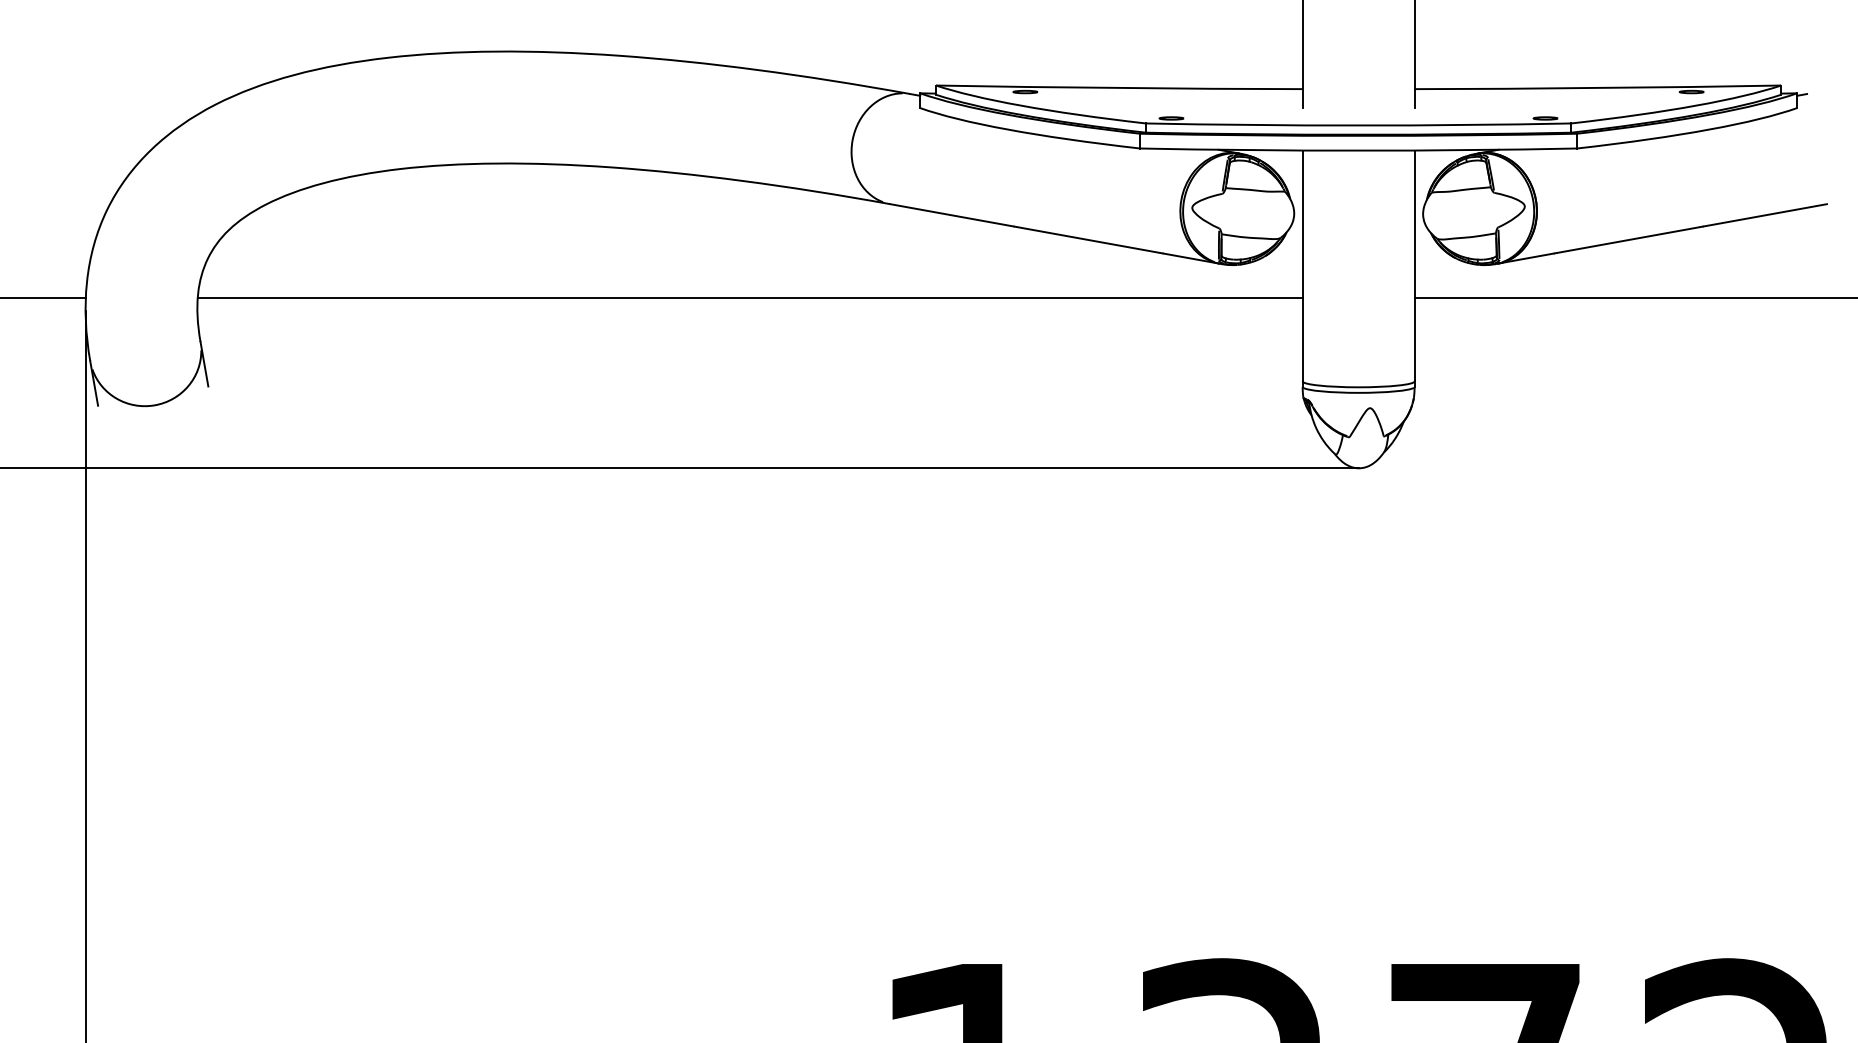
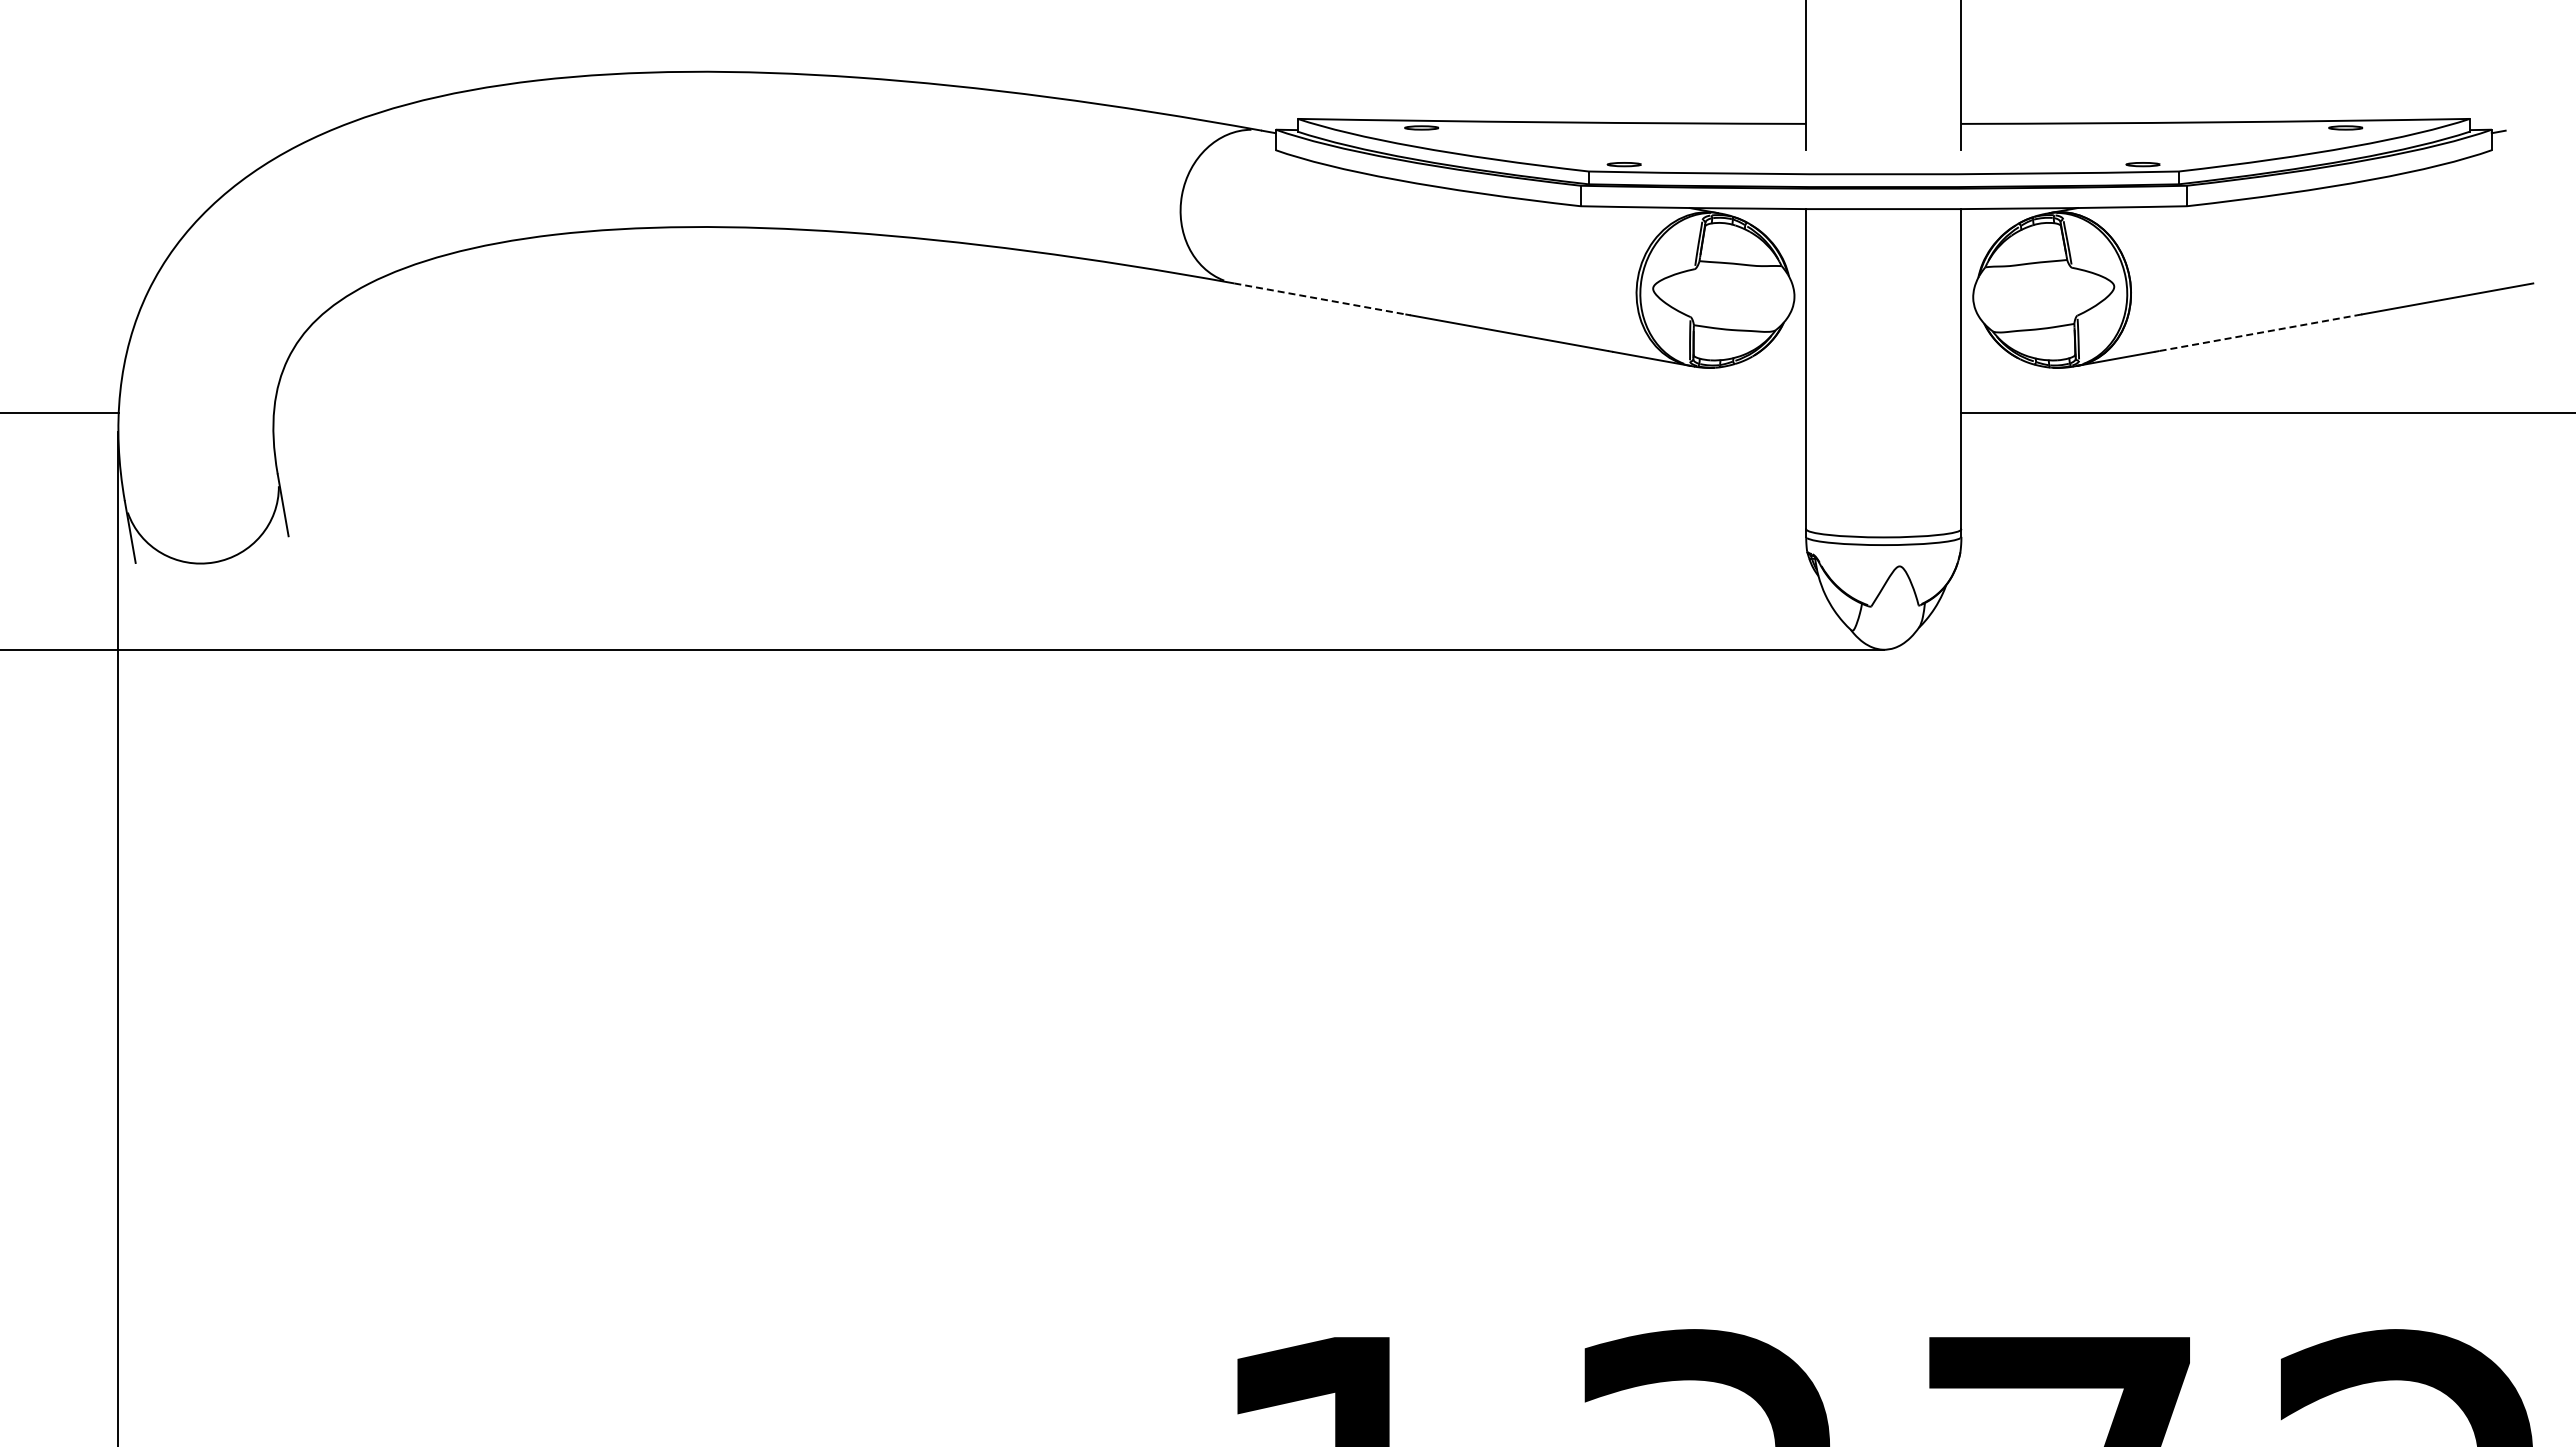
line: (951, 215) -> (1319, 298), solid -> dashed
line: (1628, 240) -> (2258, 333), solid -> dashed
line: (750, 297) -> (1040, 413), removed

